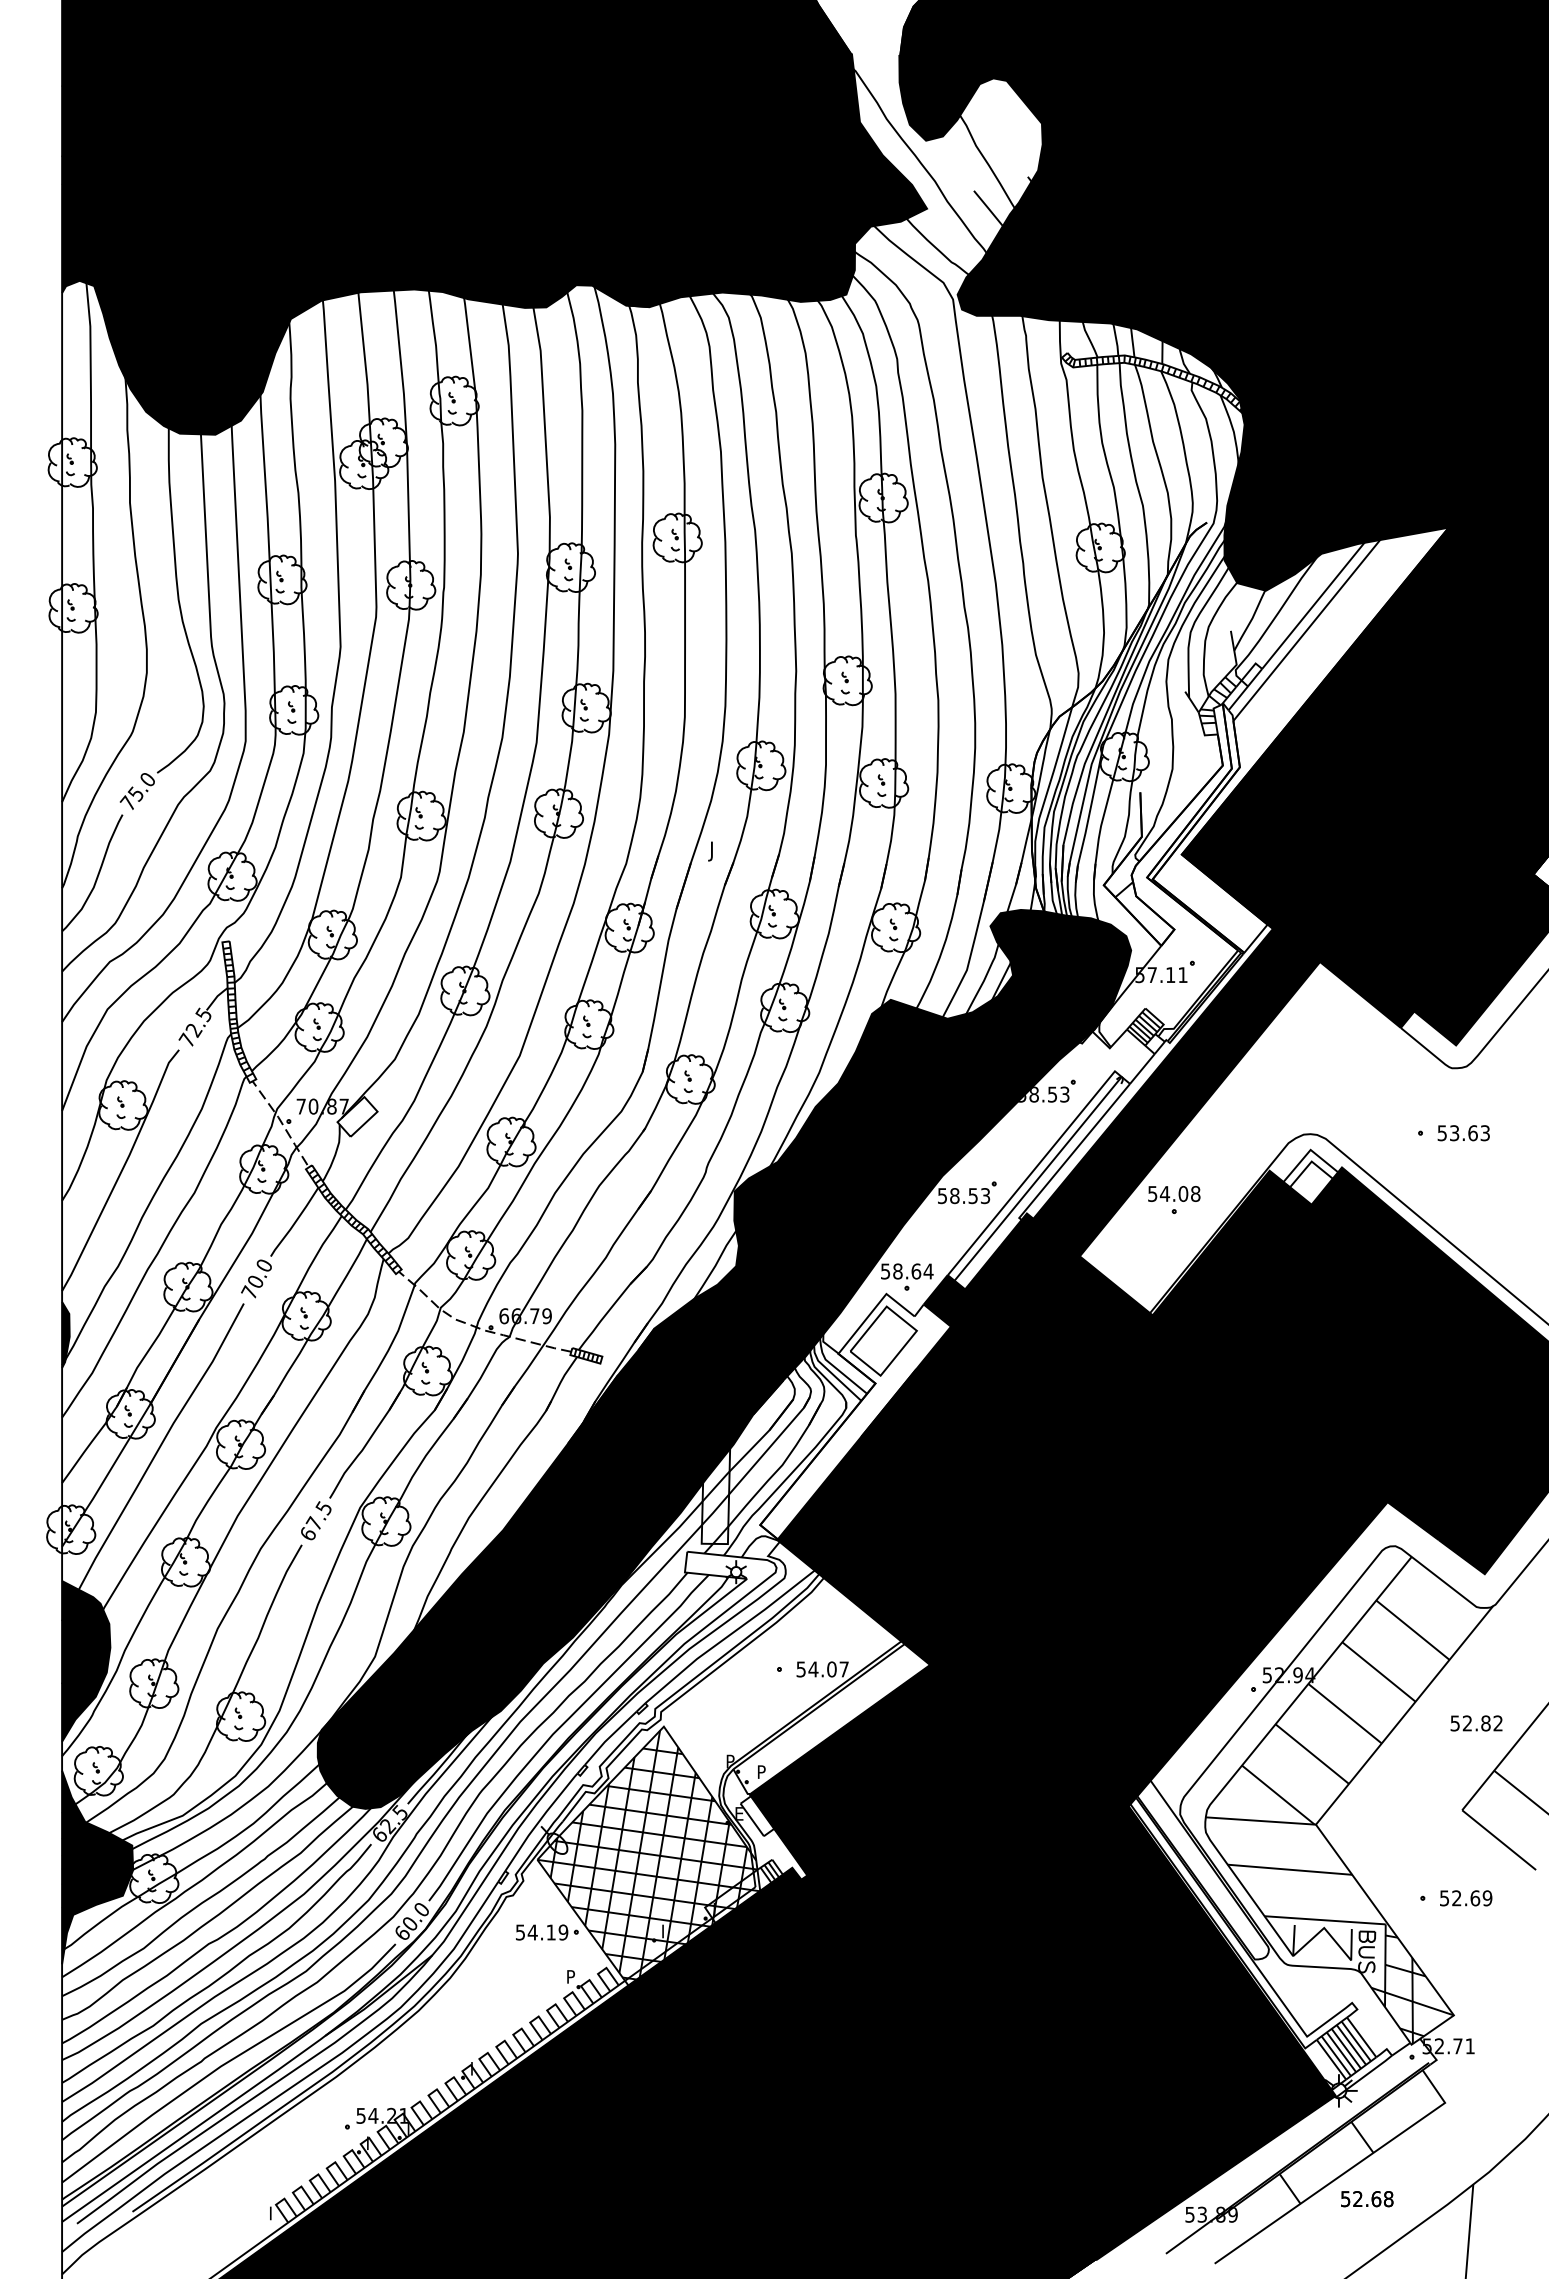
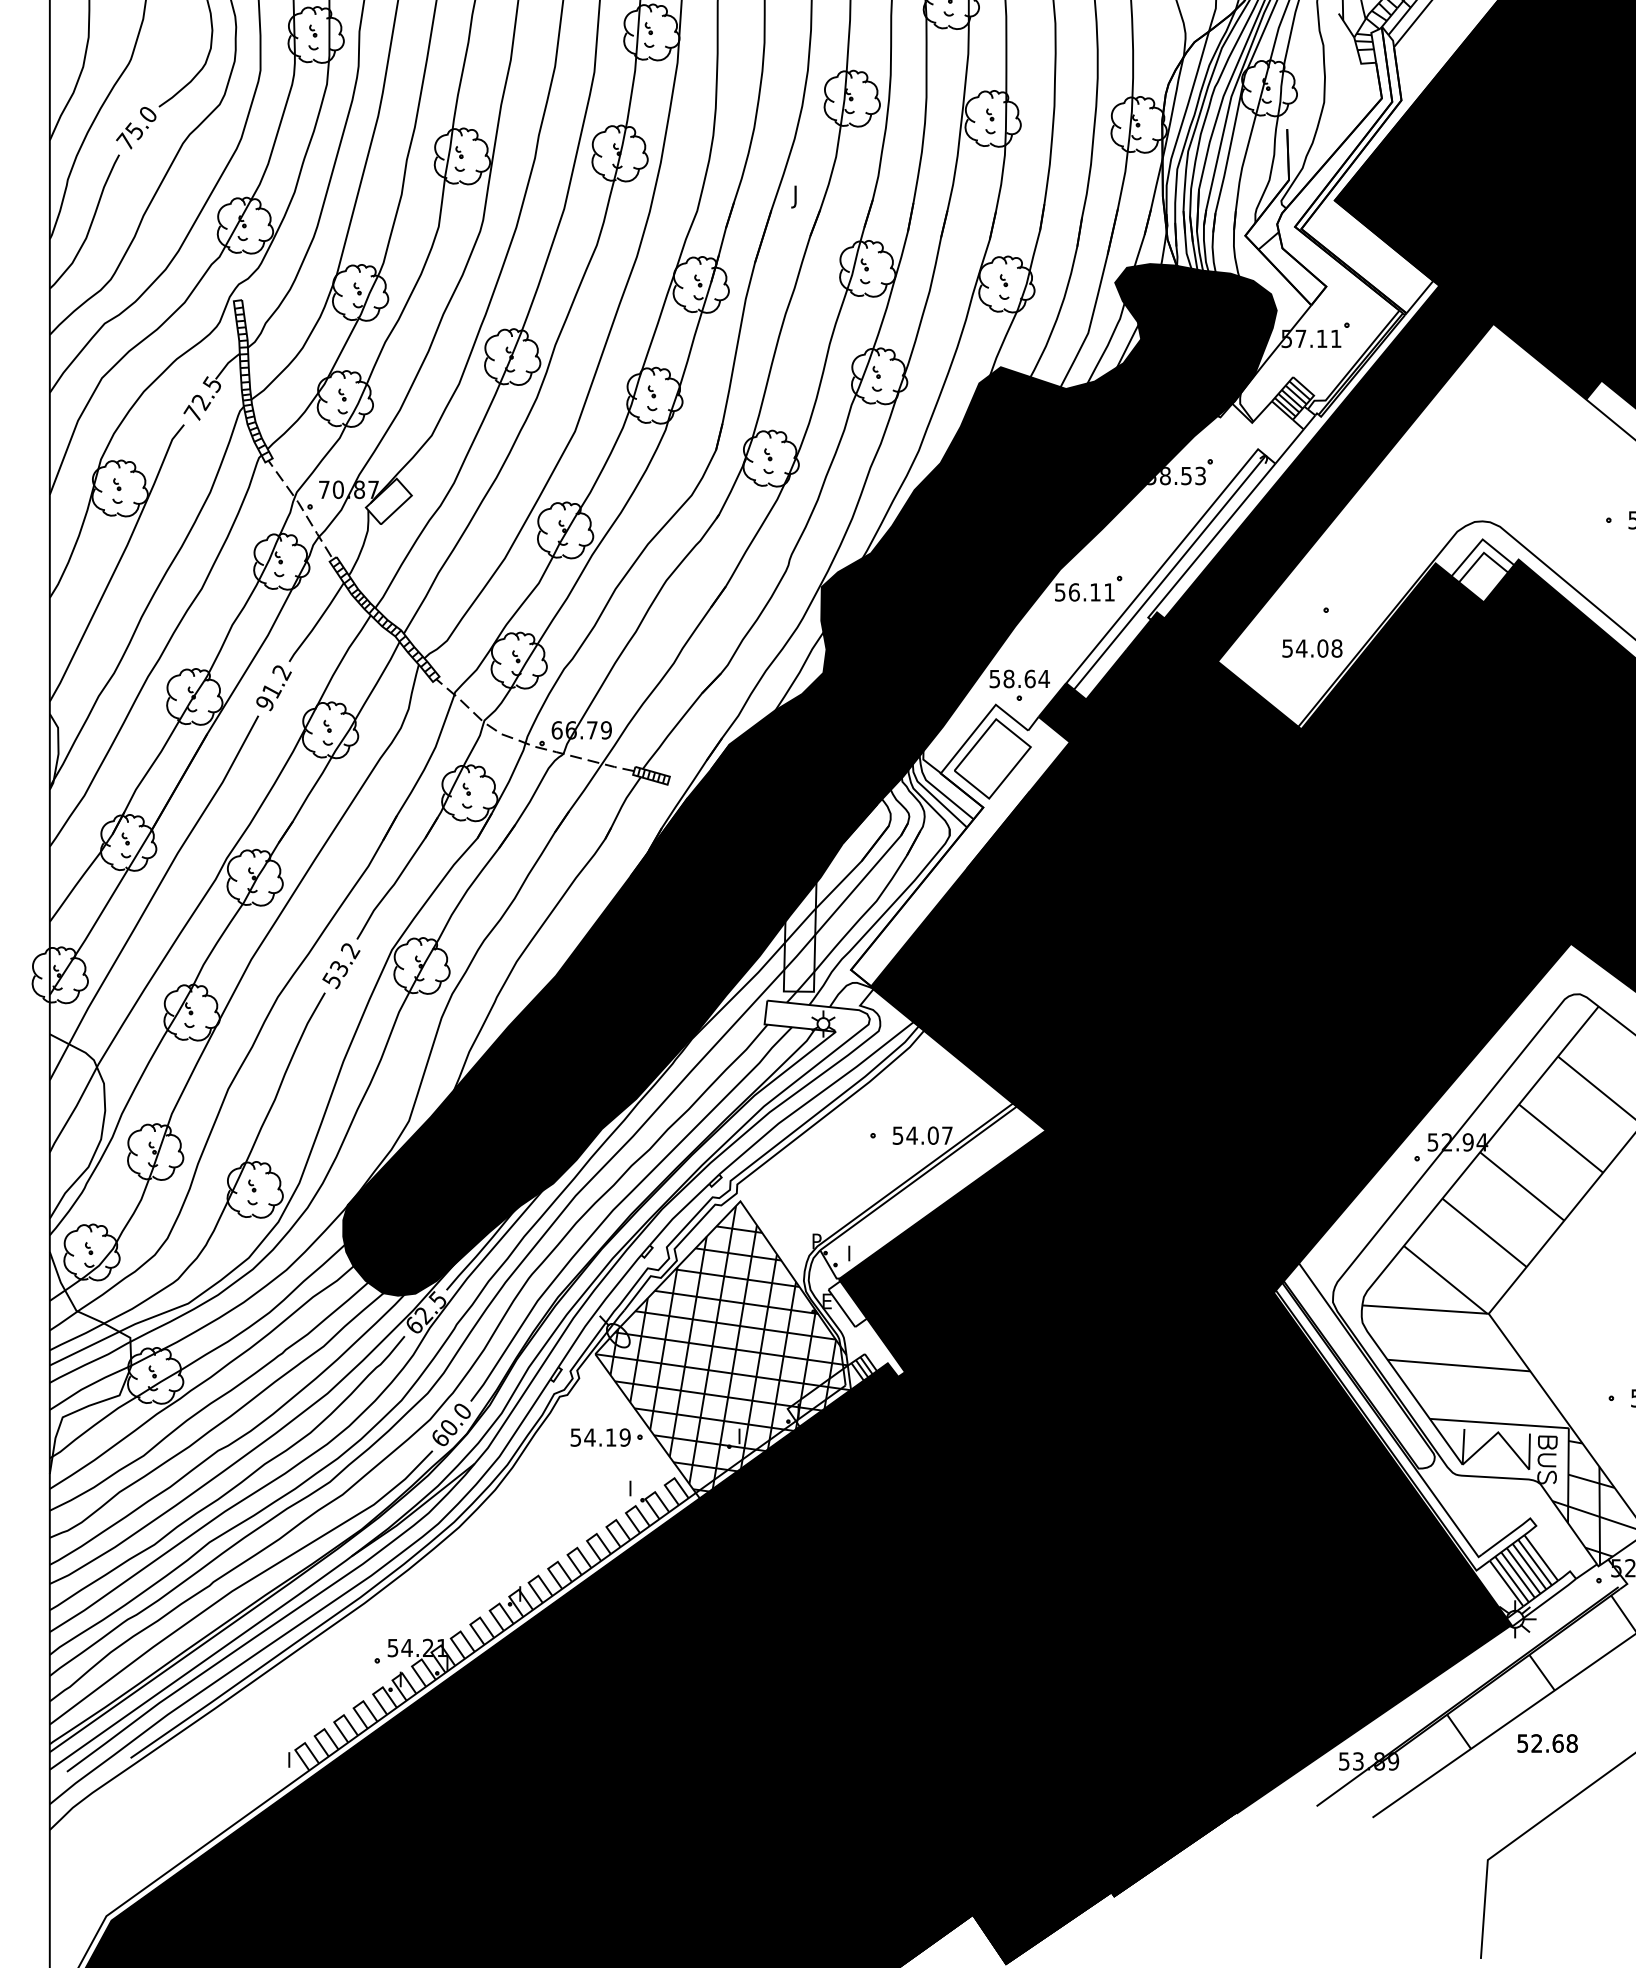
text: (1174, 1193) -> (1312, 648), moved
text: (970, 1196) -> (1092, 592), 58.53 -> 56.11
text: (256, 1279) -> (272, 688), 70.0 -> 91.2
fill: (65, 1334) -> (53, 751), removed
text: (315, 1521) -> (340, 965), 67.5 -> 53.2
fill: (86, 1661) -> (77, 1126), removed
text: (762, 1769) -> (853, 1250), P -> I
fill: (97, 1867) -> (90, 1362), removed
text: (571, 1974) -> (634, 1485), P -> I

